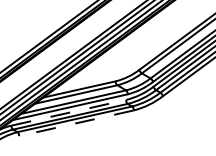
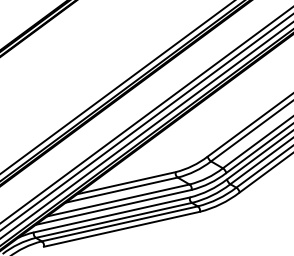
line: (68, 112) -> (111, 214), dashed -> solid
line: (76, 123) -> (121, 229), dashed -> solid

